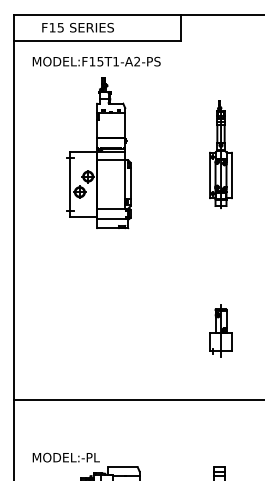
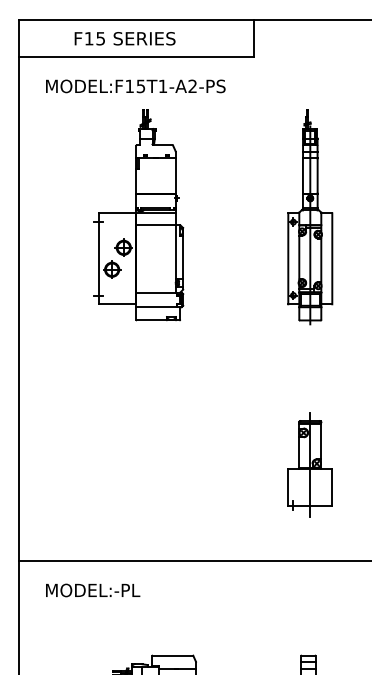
text: (77, 27) -> (124, 38), moved
part: (220, 154) -> (309, 216), size x1.43
part: (220, 330) -> (309, 463), size x1.43
text: (65, 457) -> (91, 590), moved

